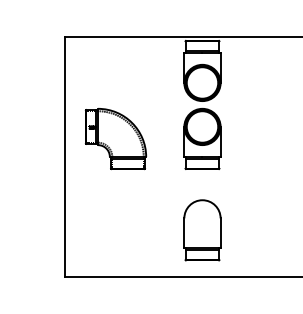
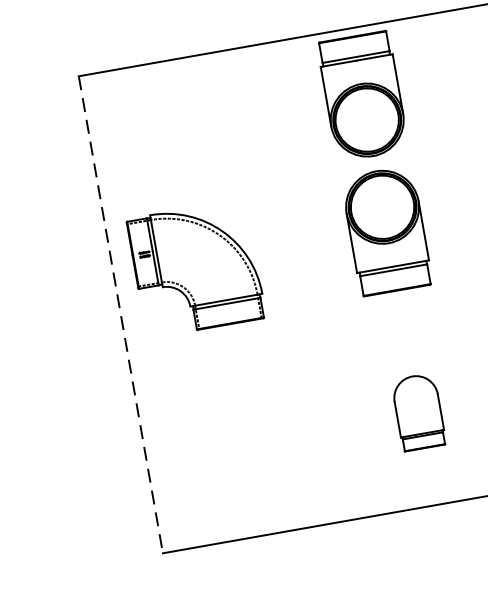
part: (115, 139) -> (195, 269), moved
line: (65, 157) -> (121, 315), solid -> dashed
part: (202, 230) -> (418, 412), size x0.6

